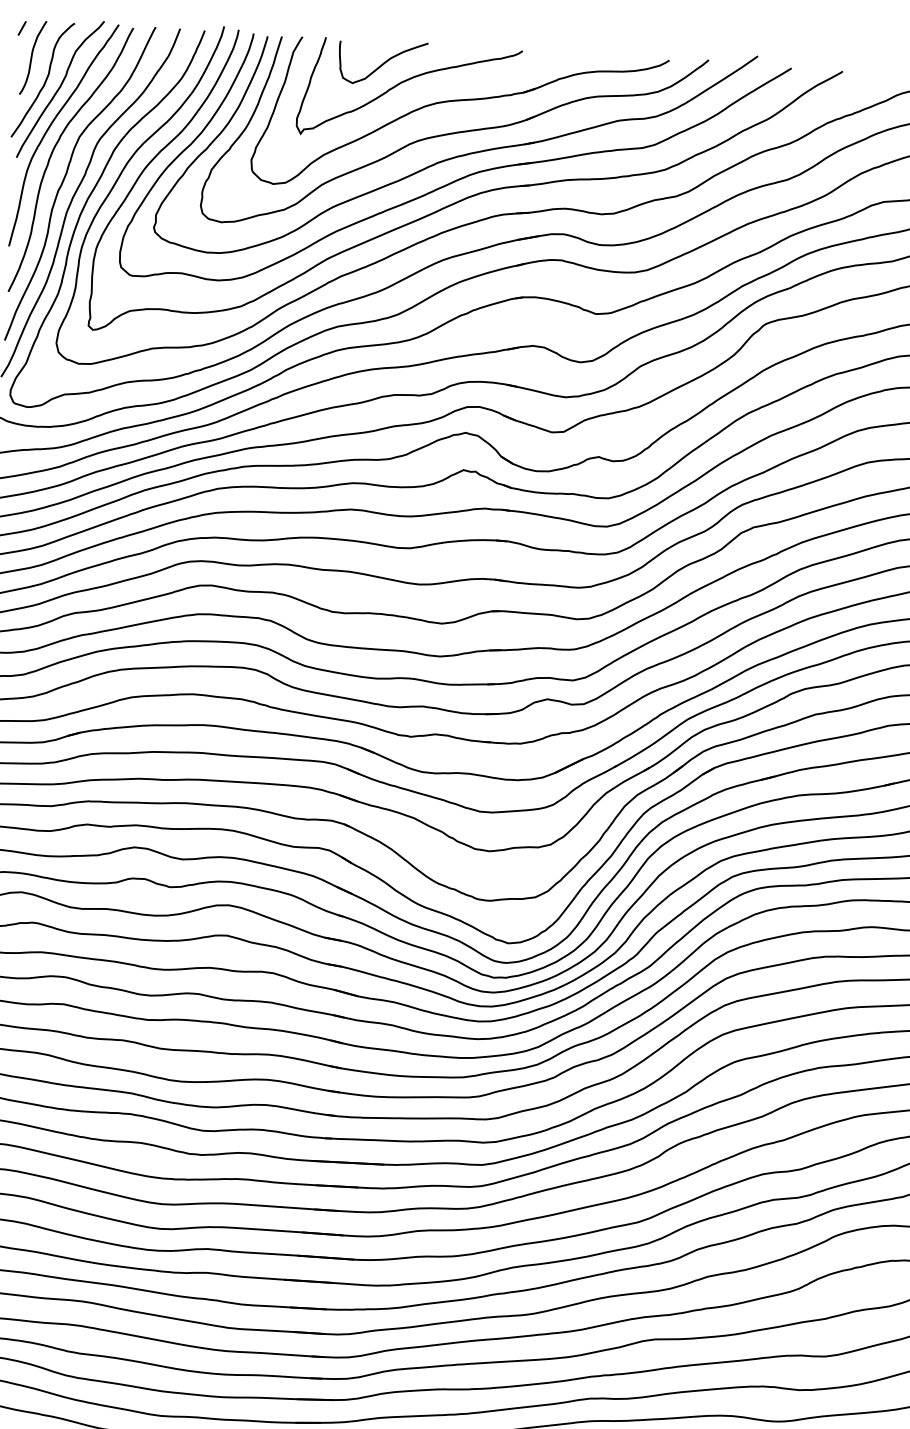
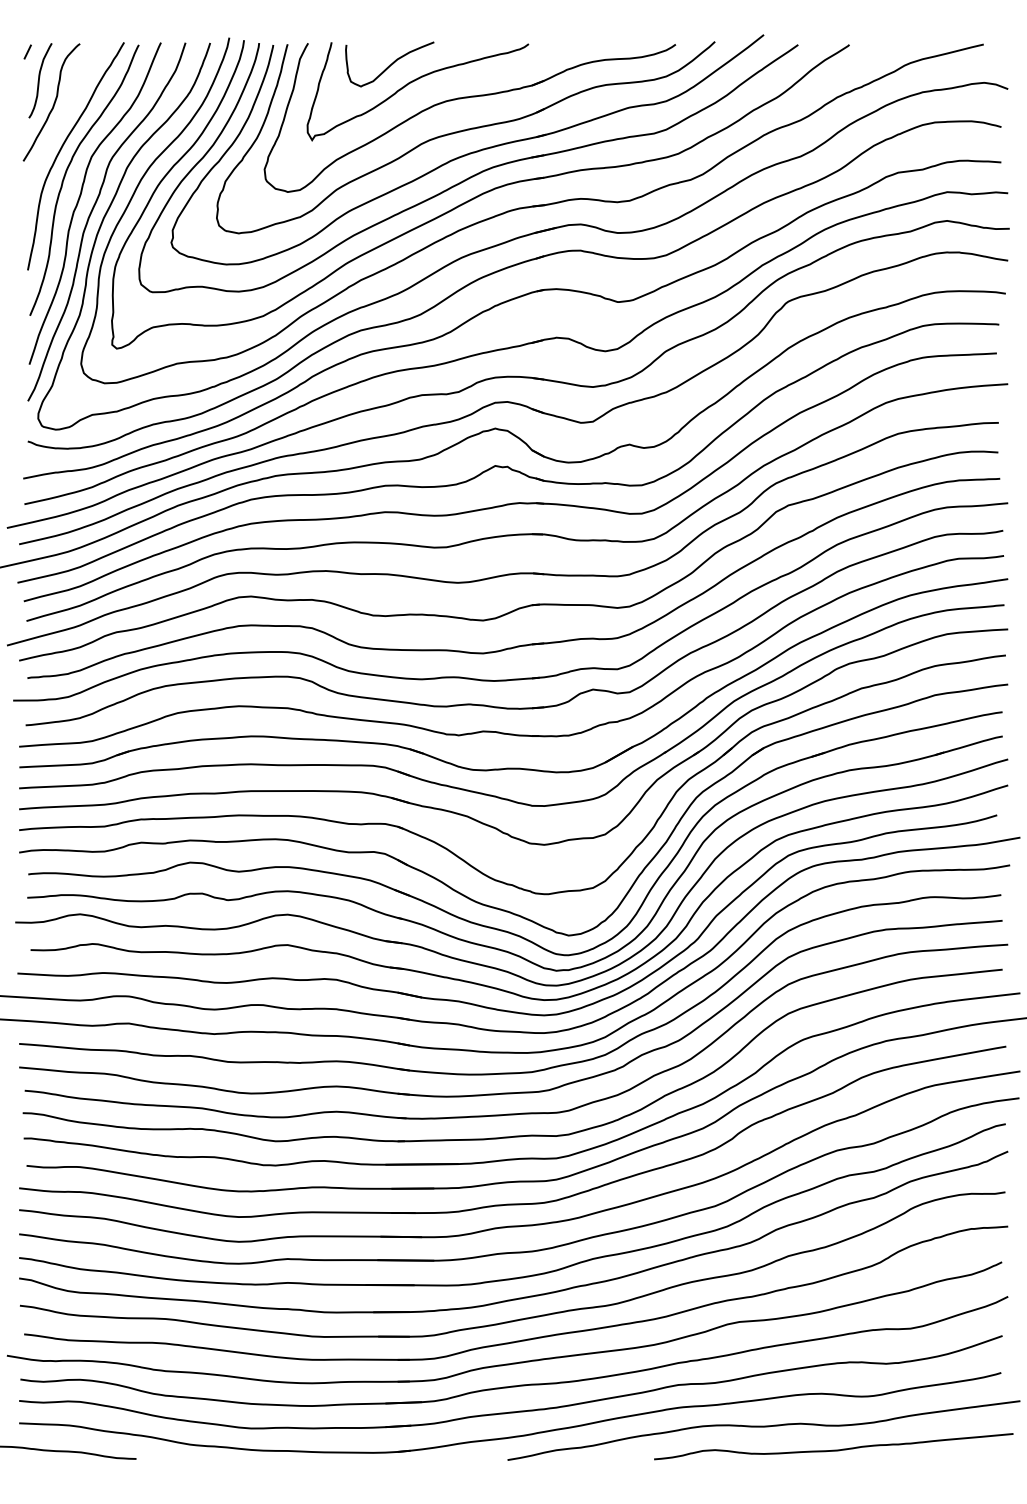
curve: (60, 88) -> (69, 109), removed

